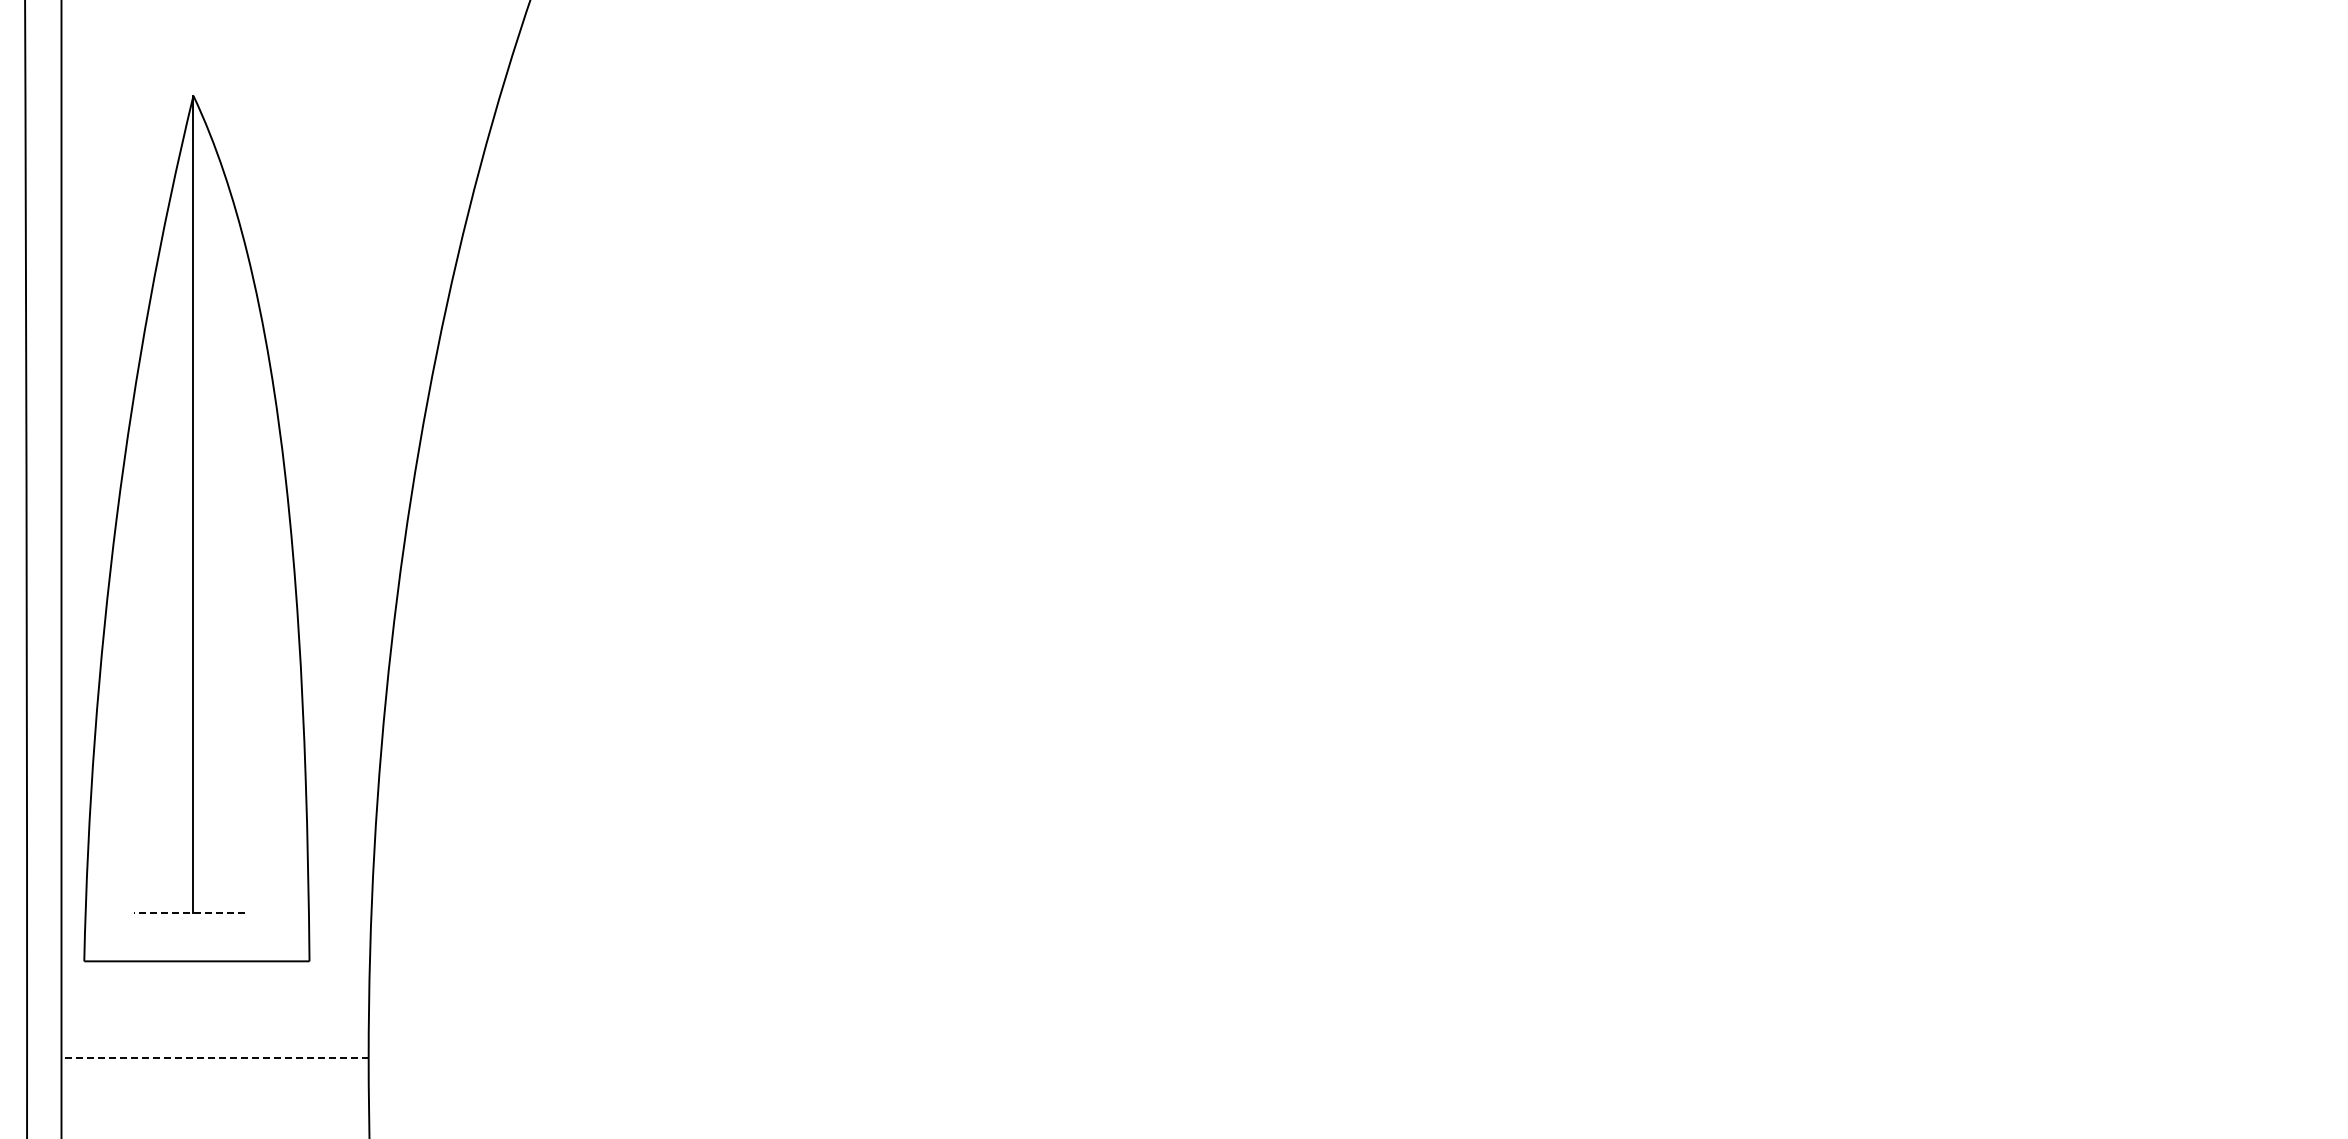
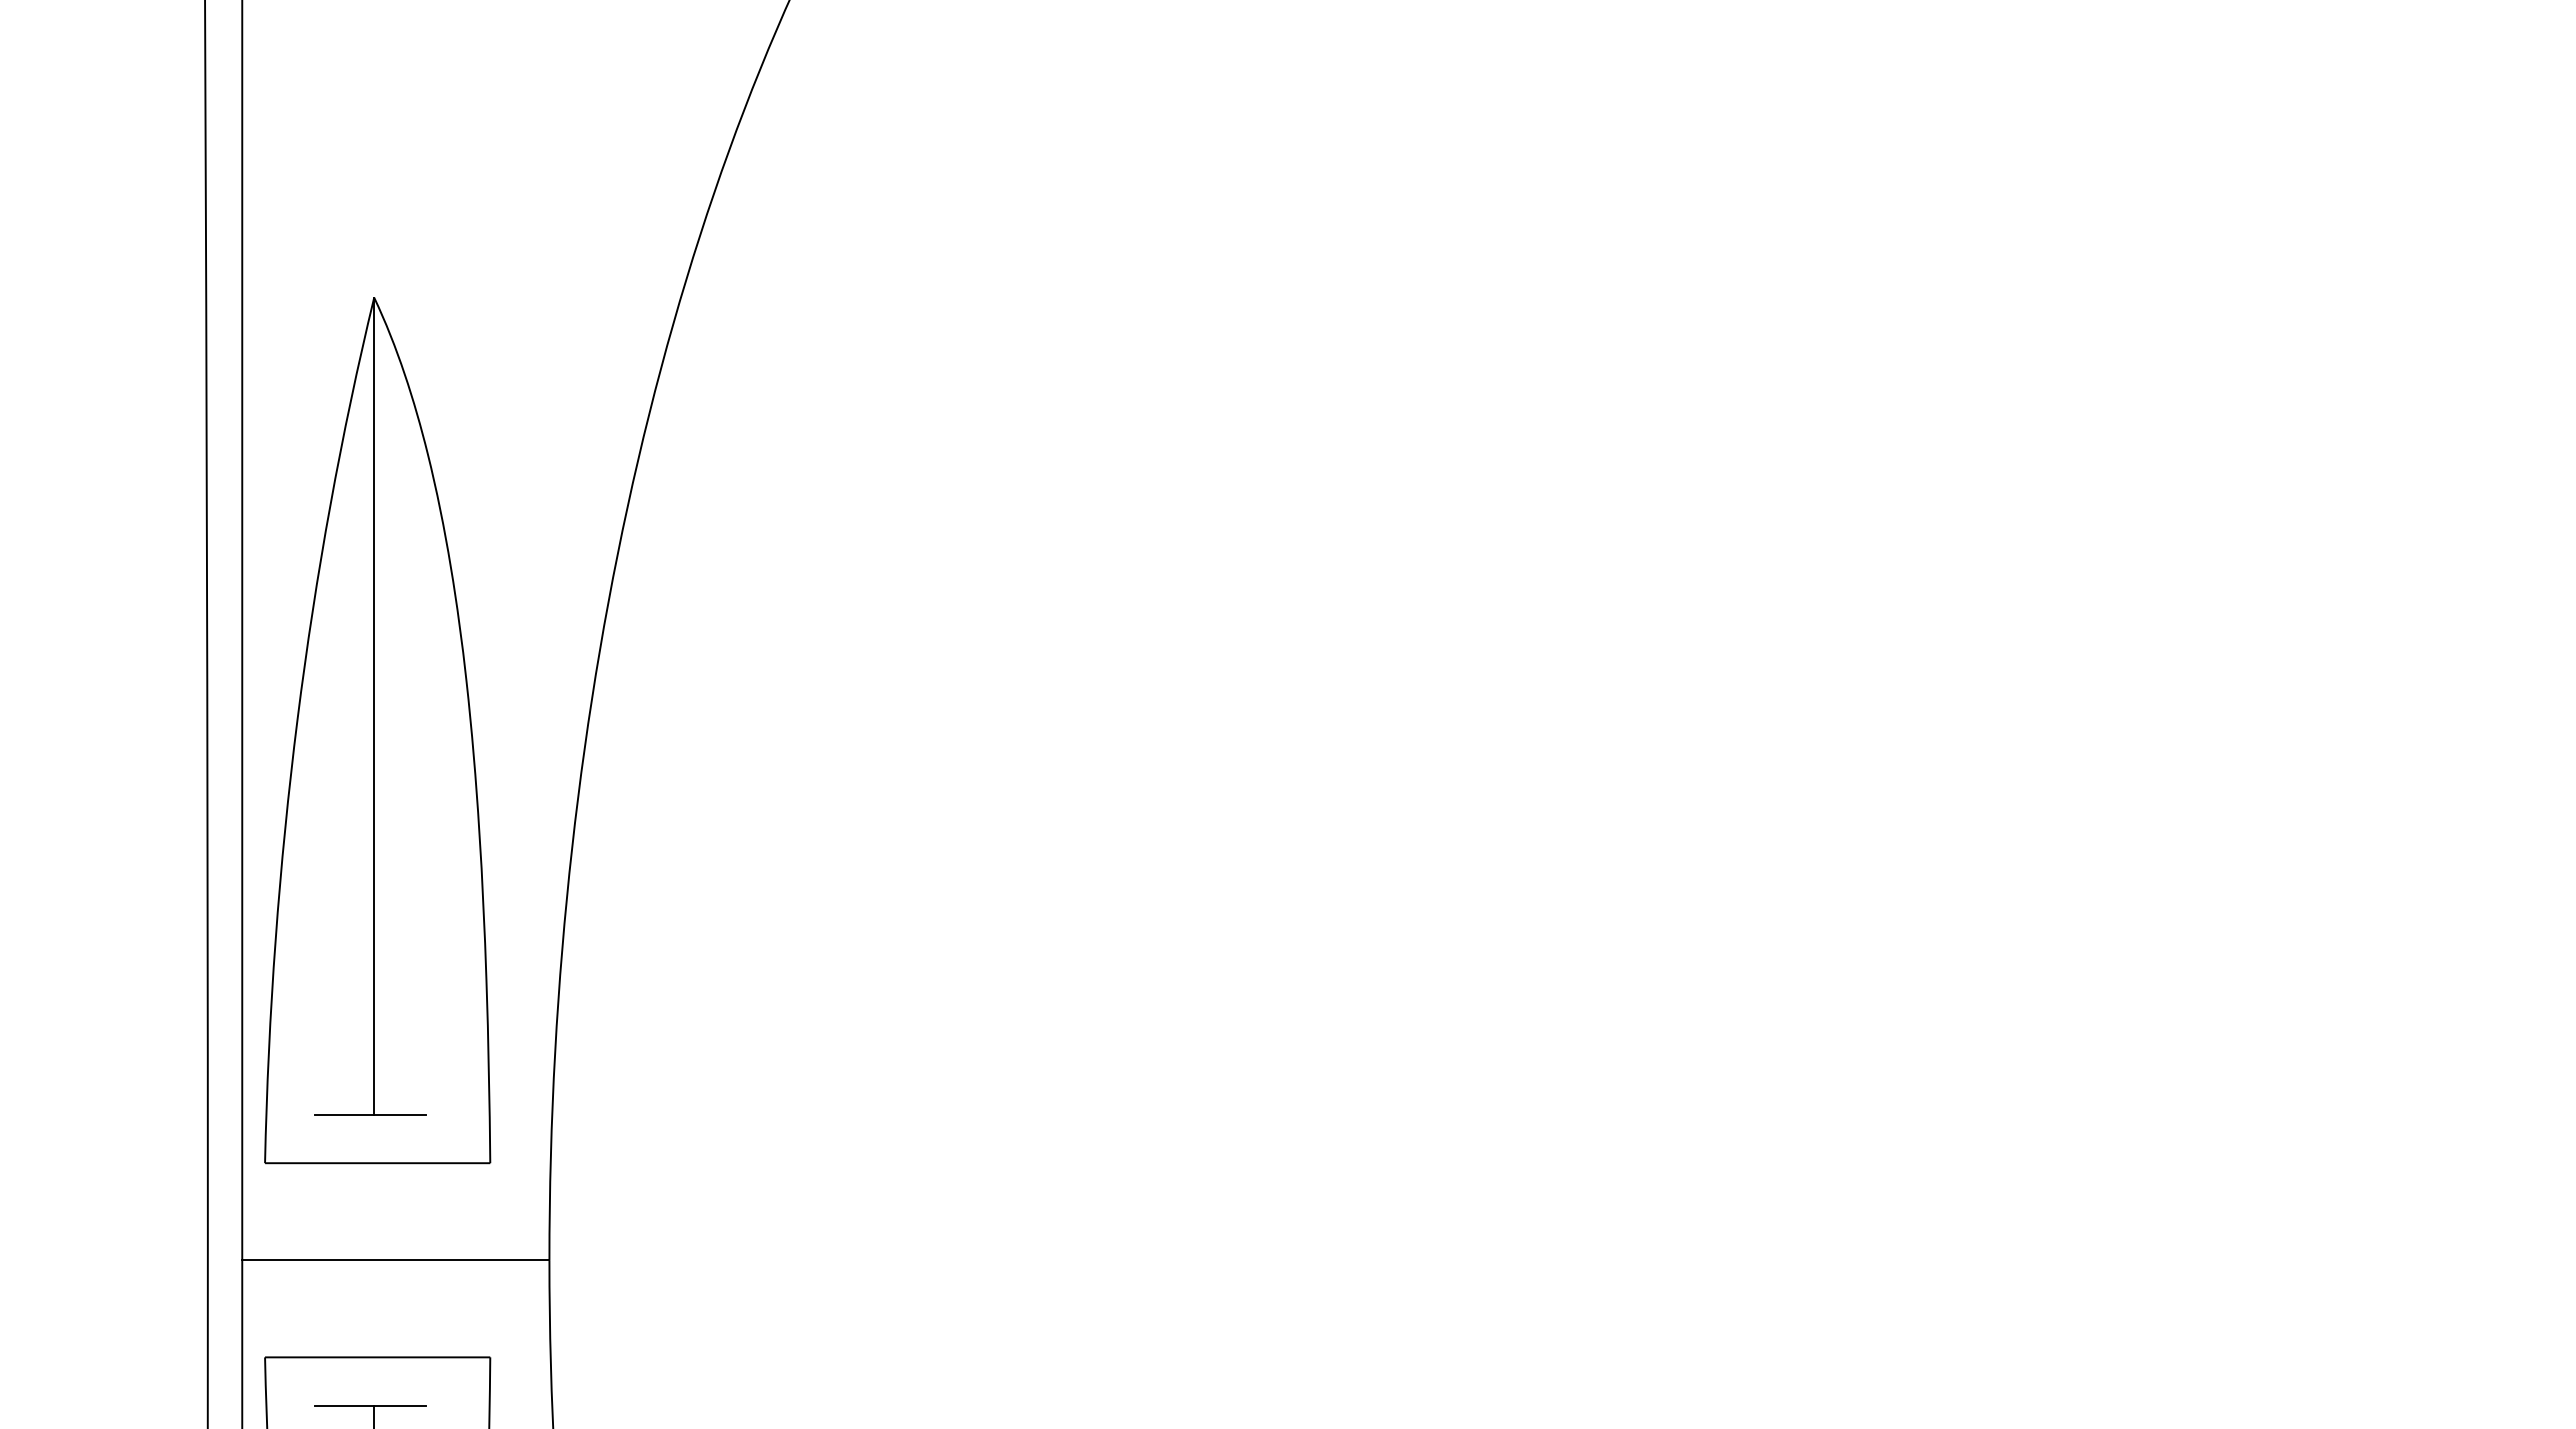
line: (188, 912) -> (369, 1114), dashed -> solid
line: (214, 1058) -> (395, 1260), dashed -> solid

